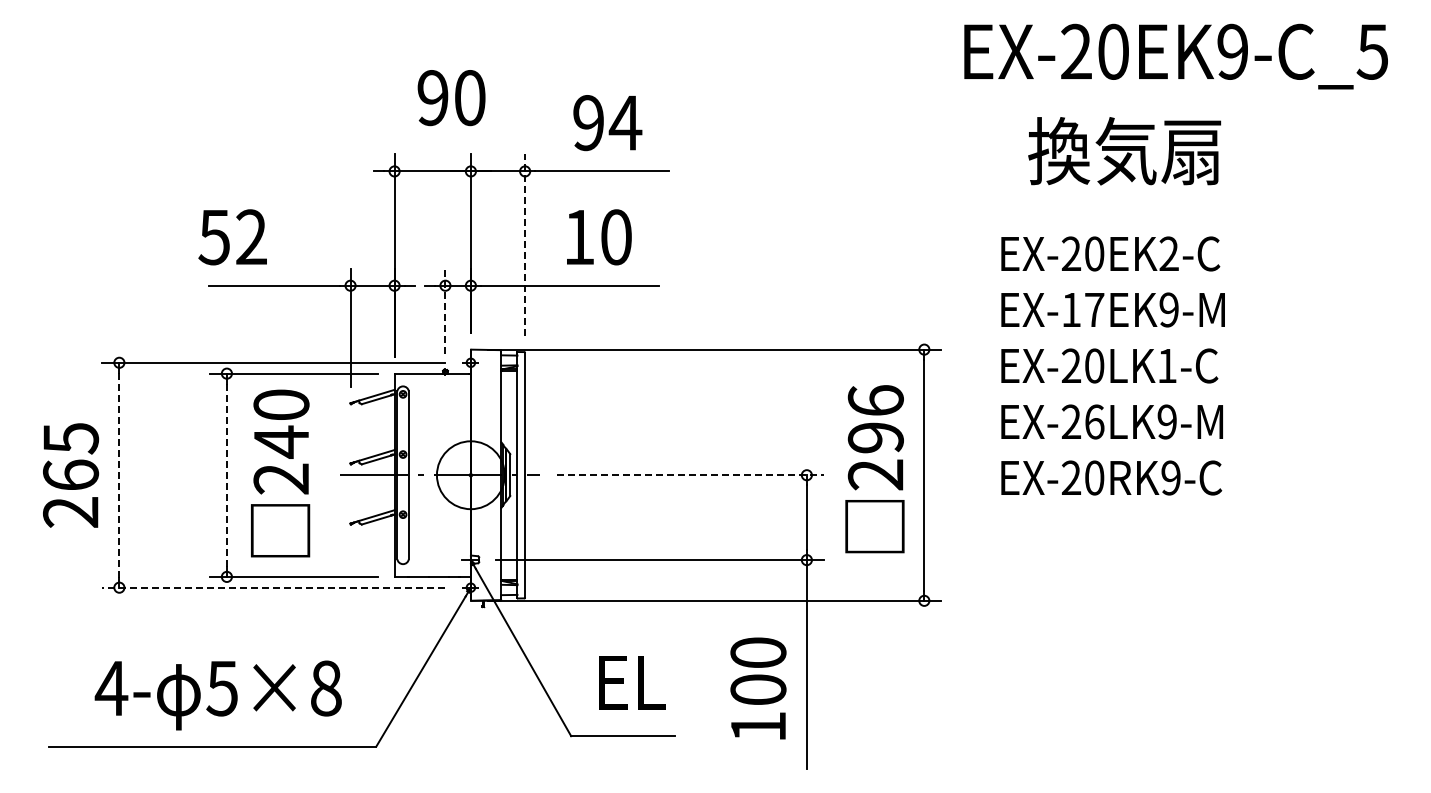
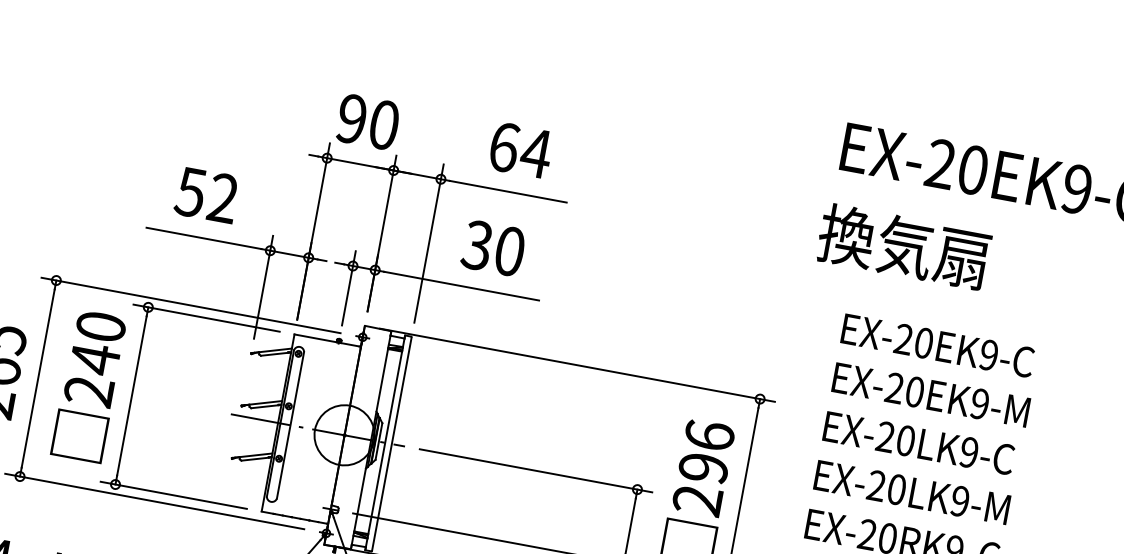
text: (451, 98) -> (367, 122), moved
text: (588, 123) -> (503, 147), 94 -> 64
text: (1124, 151) -> (903, 247), moved
text: (232, 237) -> (206, 195), moved
text: (578, 237) -> (476, 245), 10 -> 30
line: (525, 245) -> (429, 243), dashed -> solid
text: (1168, 254) -> (988, 355), EX-20EK2-C -> EX-20EK9-C
text: (1082, 309) -> (904, 389), EX-17EK9-M -> EX-20EK9-M
line: (445, 311) -> (348, 288), dashed -> solid
text: (1166, 365) -> (968, 452), EX-20LK1-C -> EX-20LK9-C
text: (1094, 421) -> (896, 489), EX-26LK9-M -> EX-20LK9-M
text: (280, 473) -> (89, 386), moved
line: (119, 475) -> (38, 378), dashed -> solid
line: (226, 475) -> (131, 396), dashed -> solid
line: (691, 475) -> (536, 471), dashed -> solid
line: (273, 587) -> (154, 501), dashed -> solid

